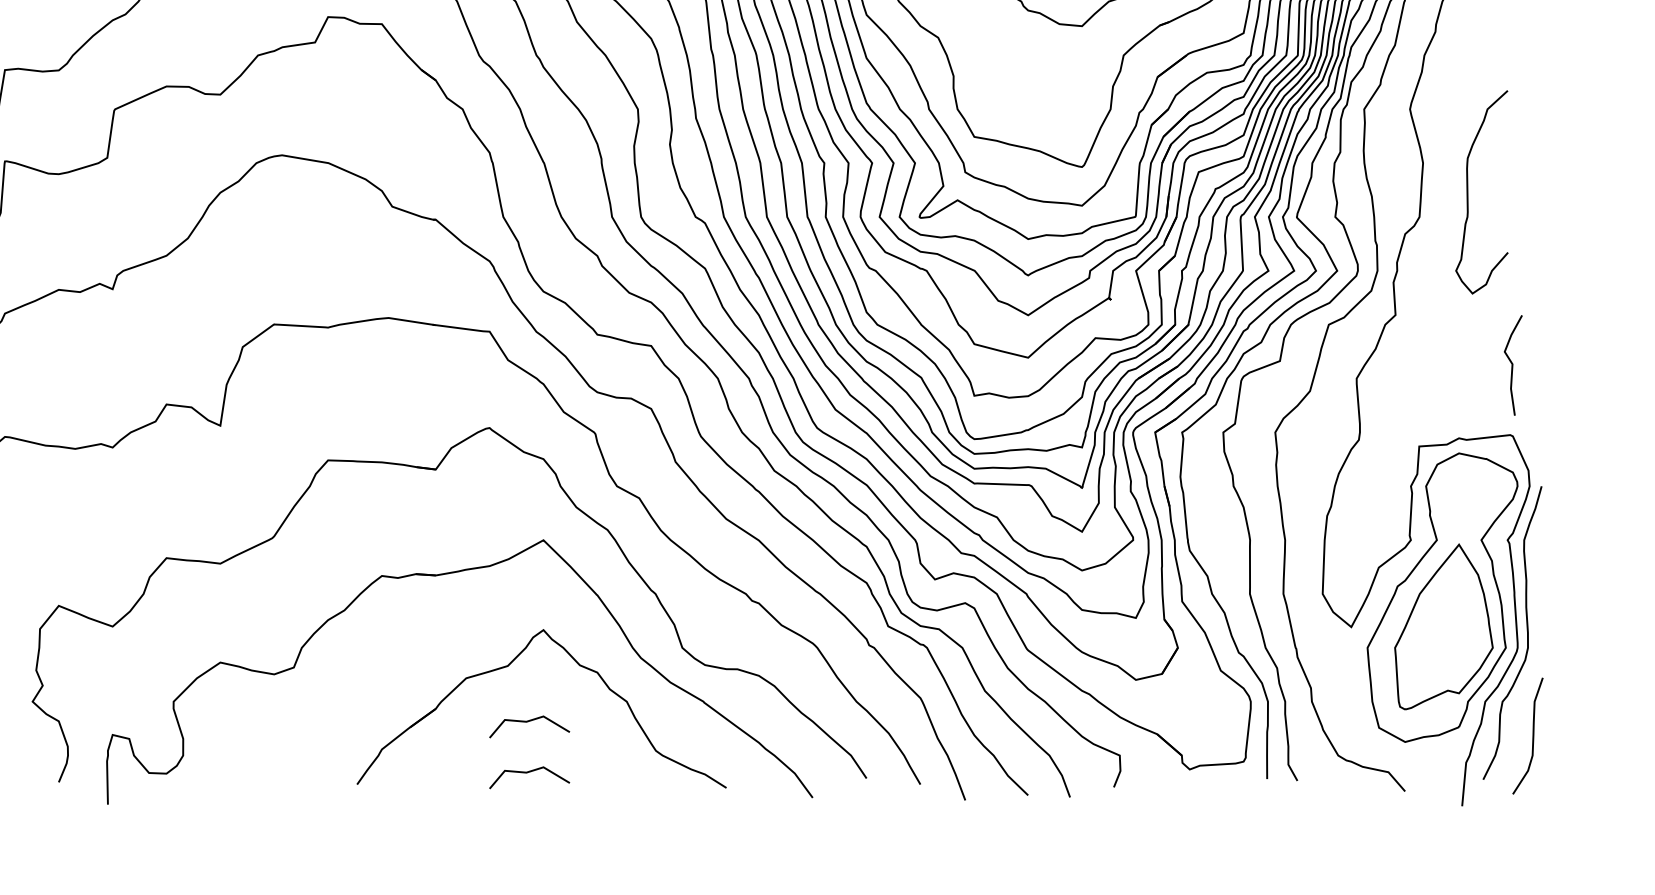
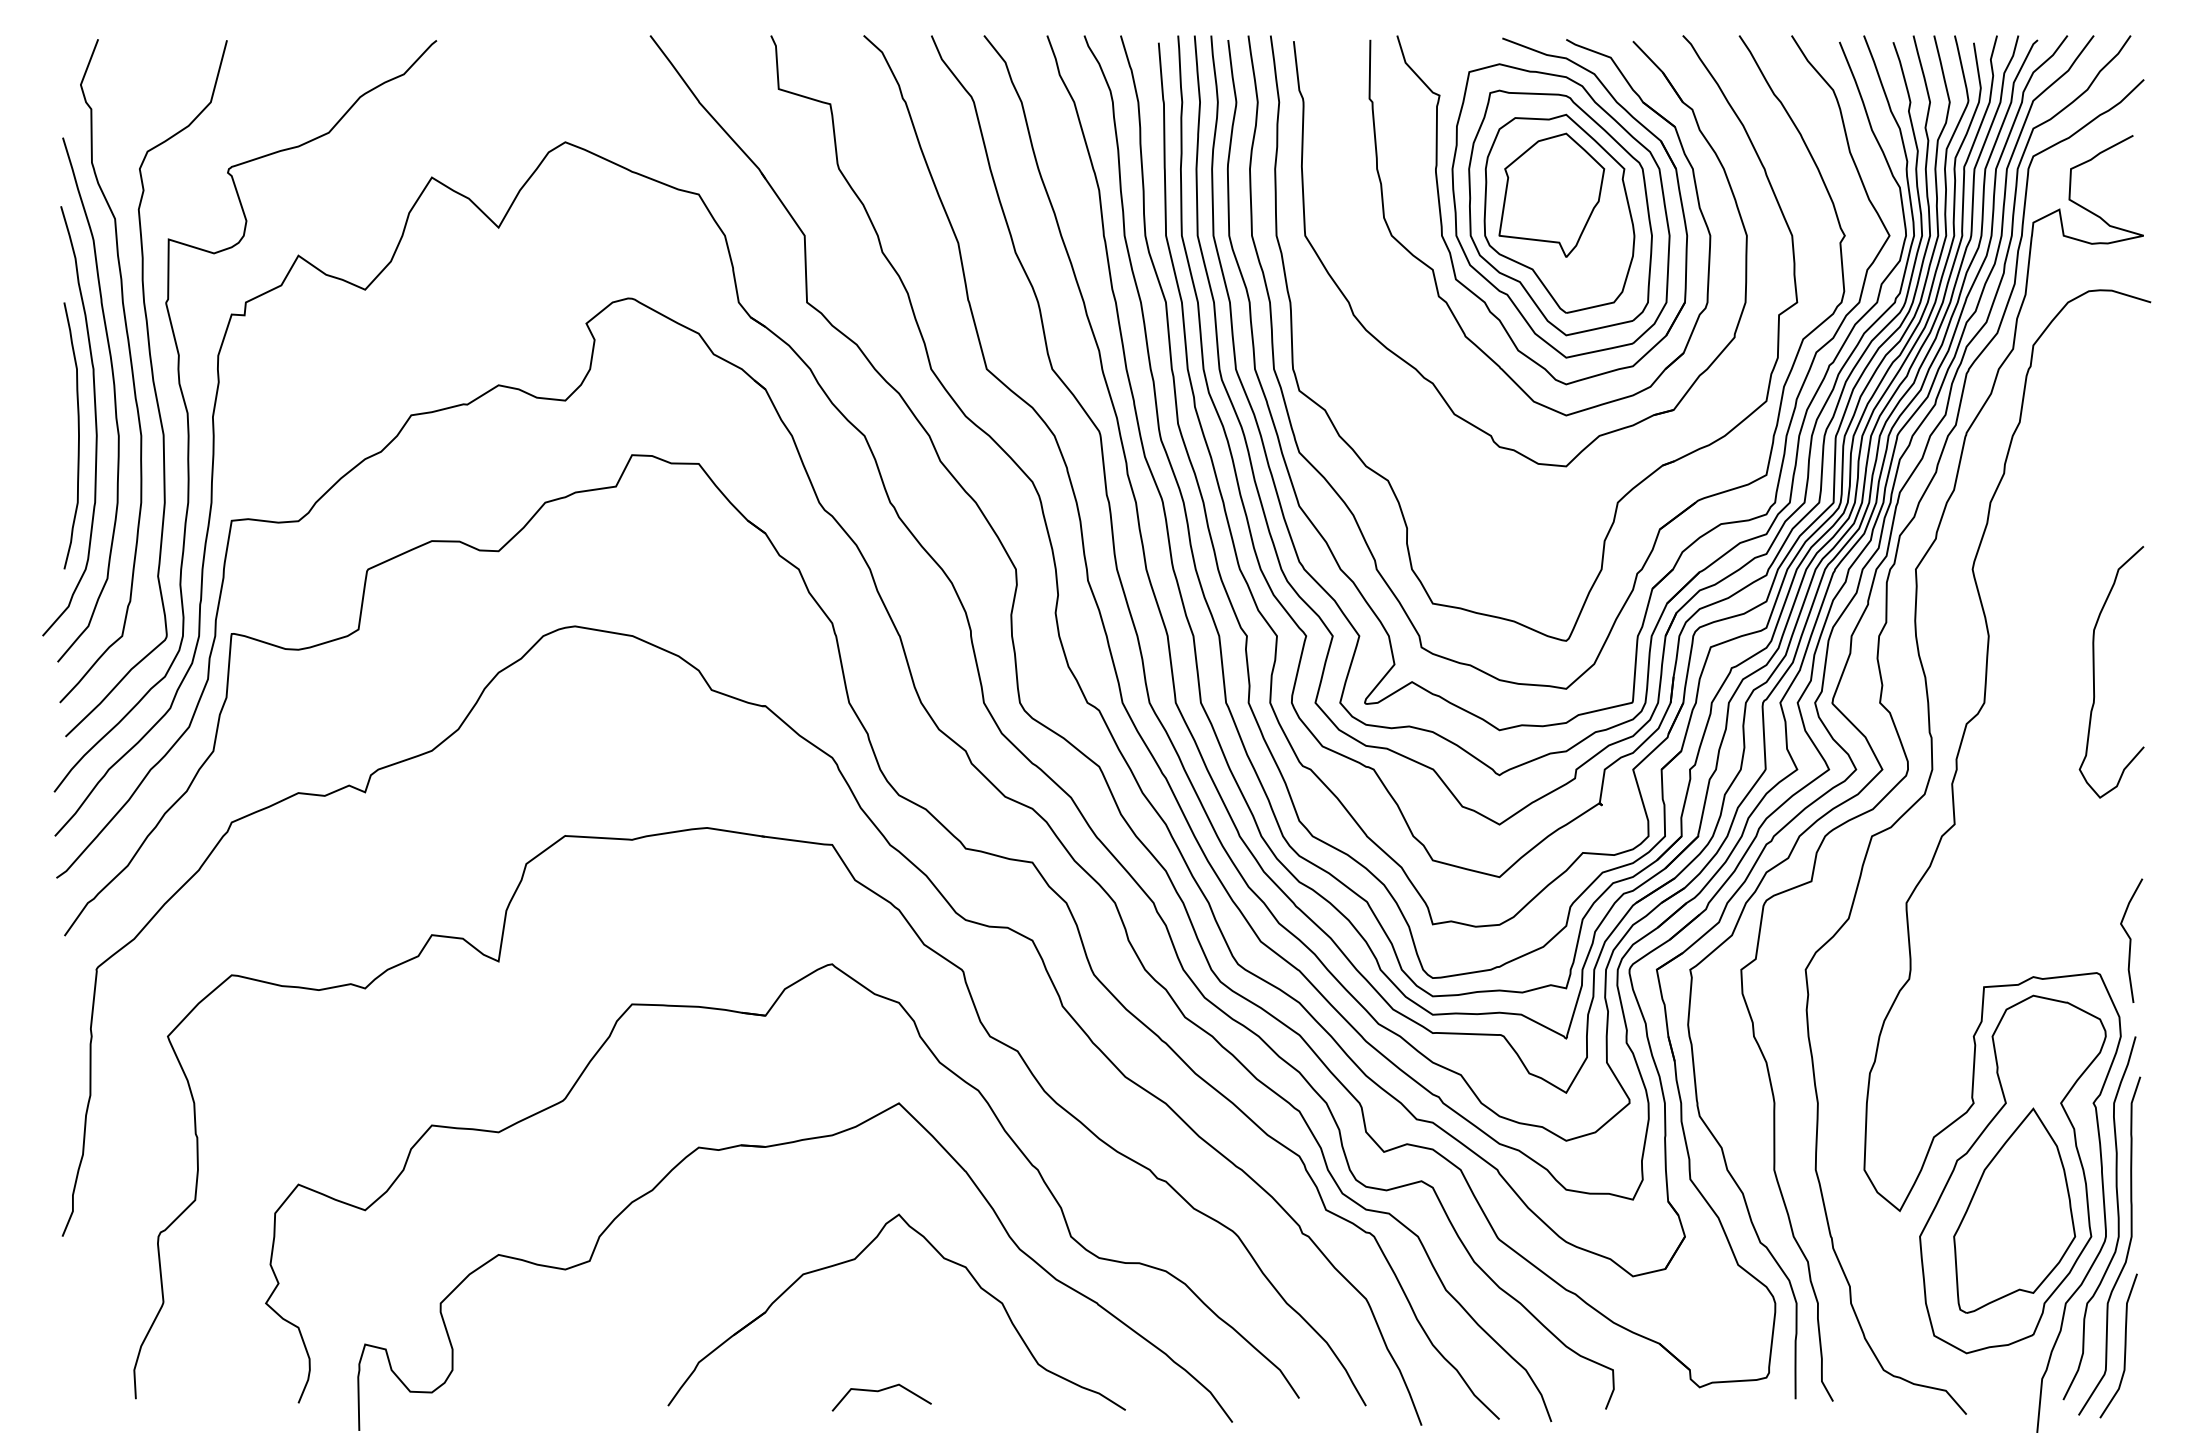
curve: (1468, 192) -> (2094, 672), moved
curve: (1513, 365) -> (2131, 940), moved
curve: (1535, 658) -> (2127, 1249), added
line: (529, 721) -> (881, 1328), removed

